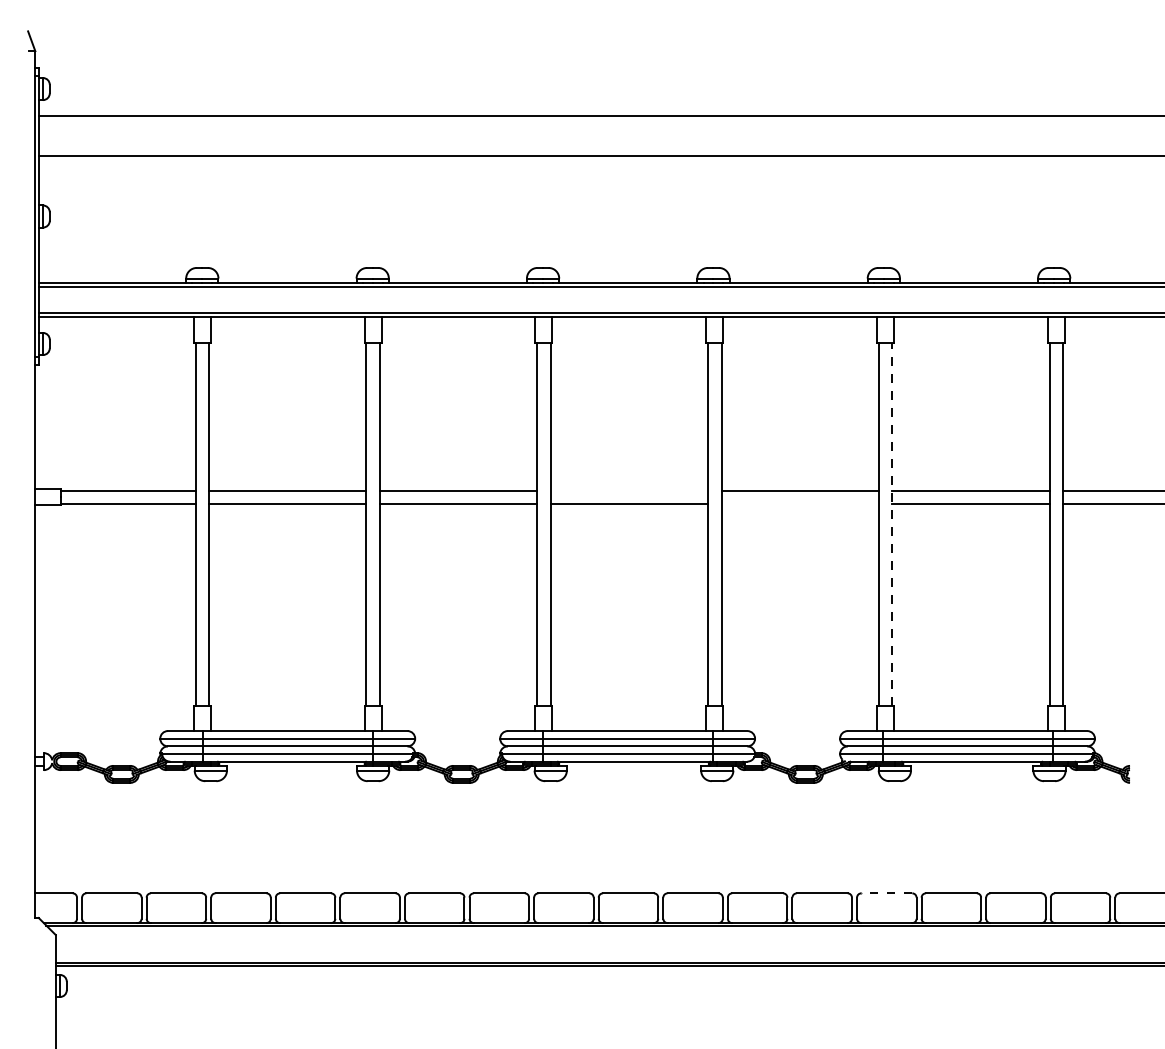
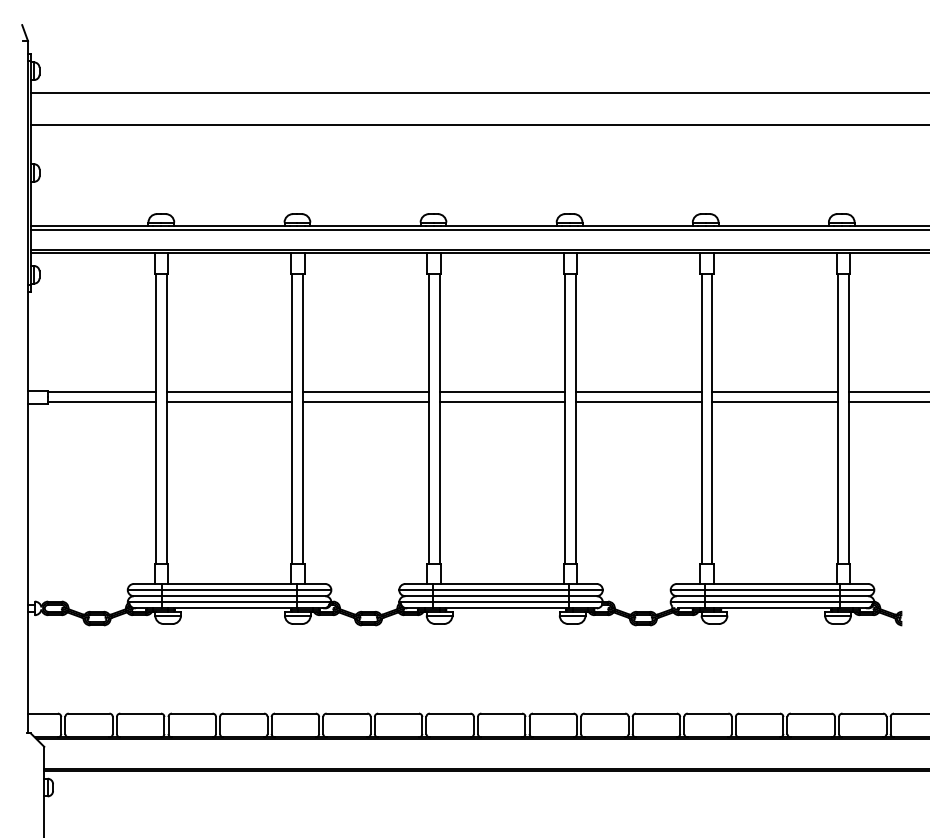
line: (628, 491) -> (501, 392), added
line: (799, 503) -> (638, 402), added
line: (892, 523) -> (712, 418), dashed -> solid
line: (886, 893) -> (707, 713), dashed -> solid

